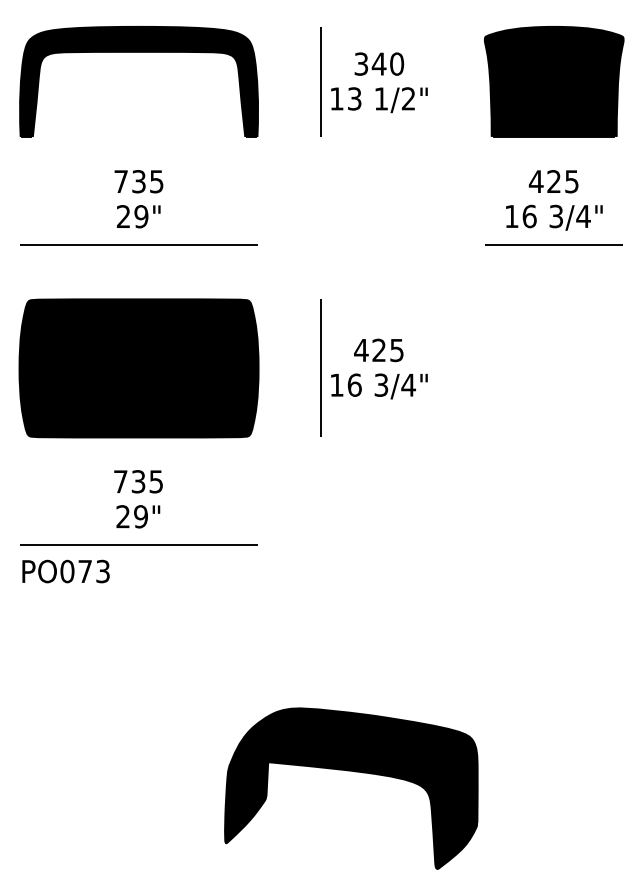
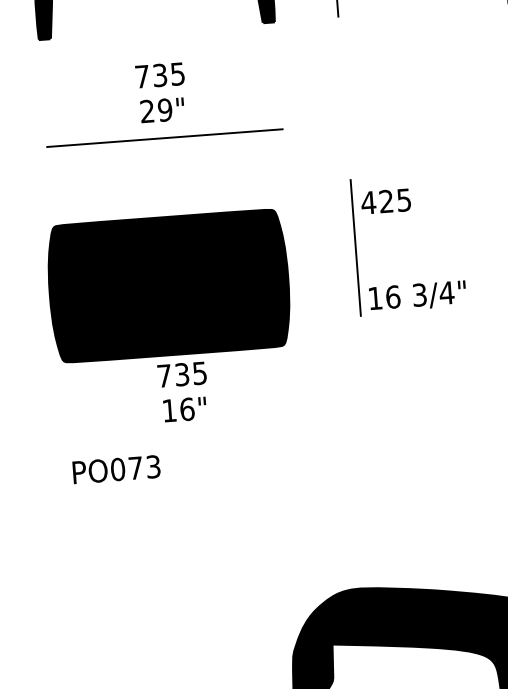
text: (378, 350) -> (385, 201), moved
part: (138, 368) -> (168, 286), moved
text: (379, 386) -> (417, 296), moved
text: (132, 516) -> (178, 409), 29" -> 16"
line: (138, 544) -> (186, 437), removed

